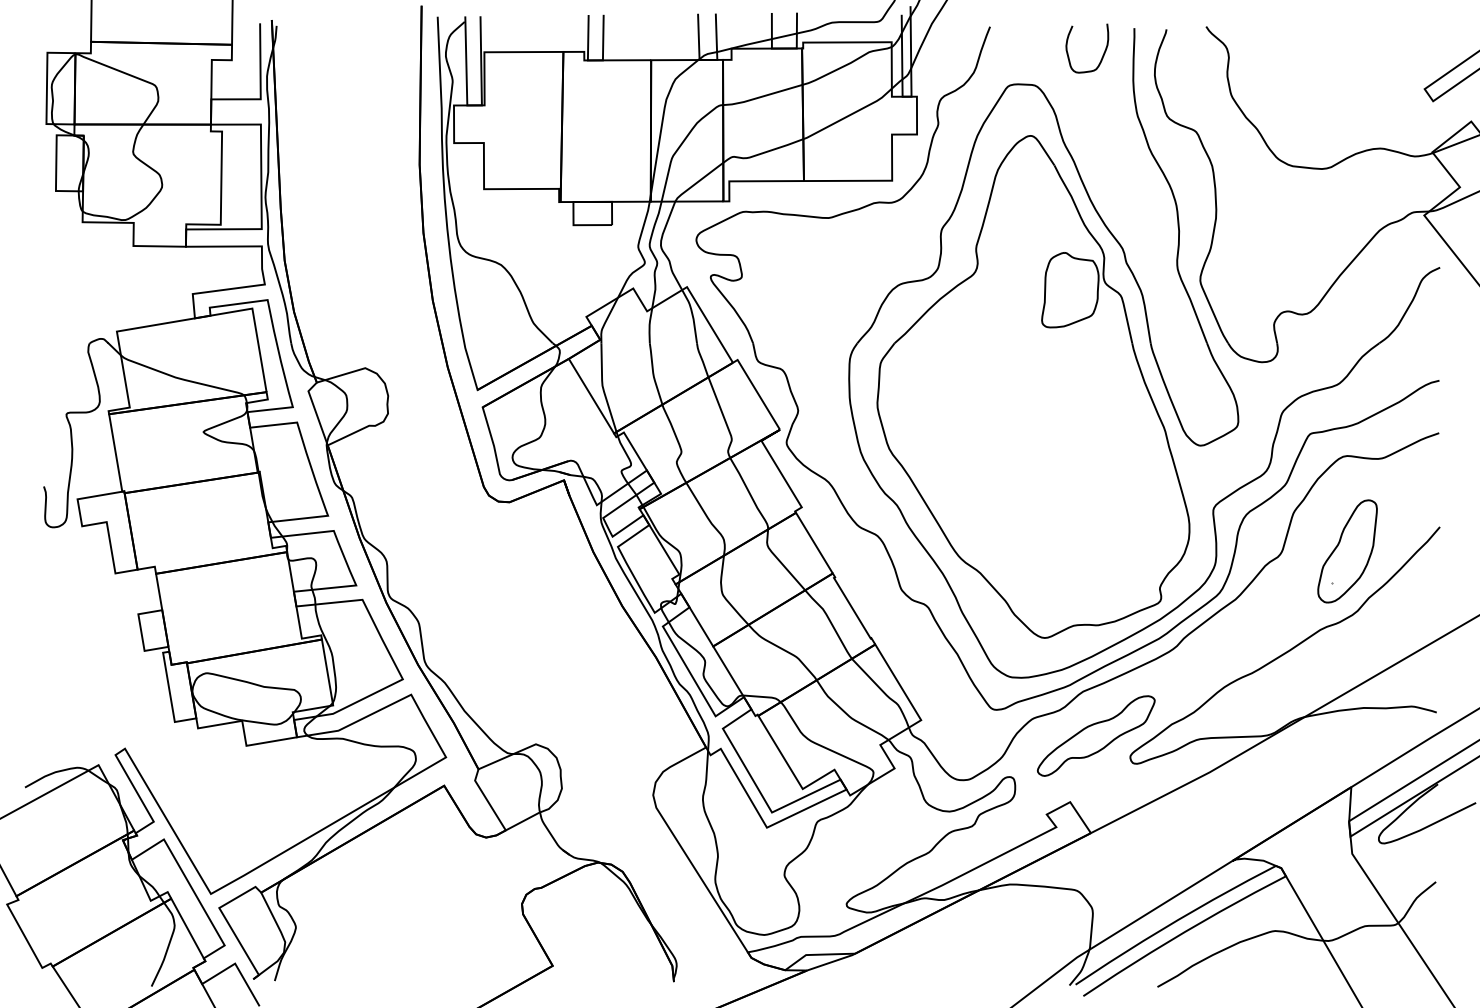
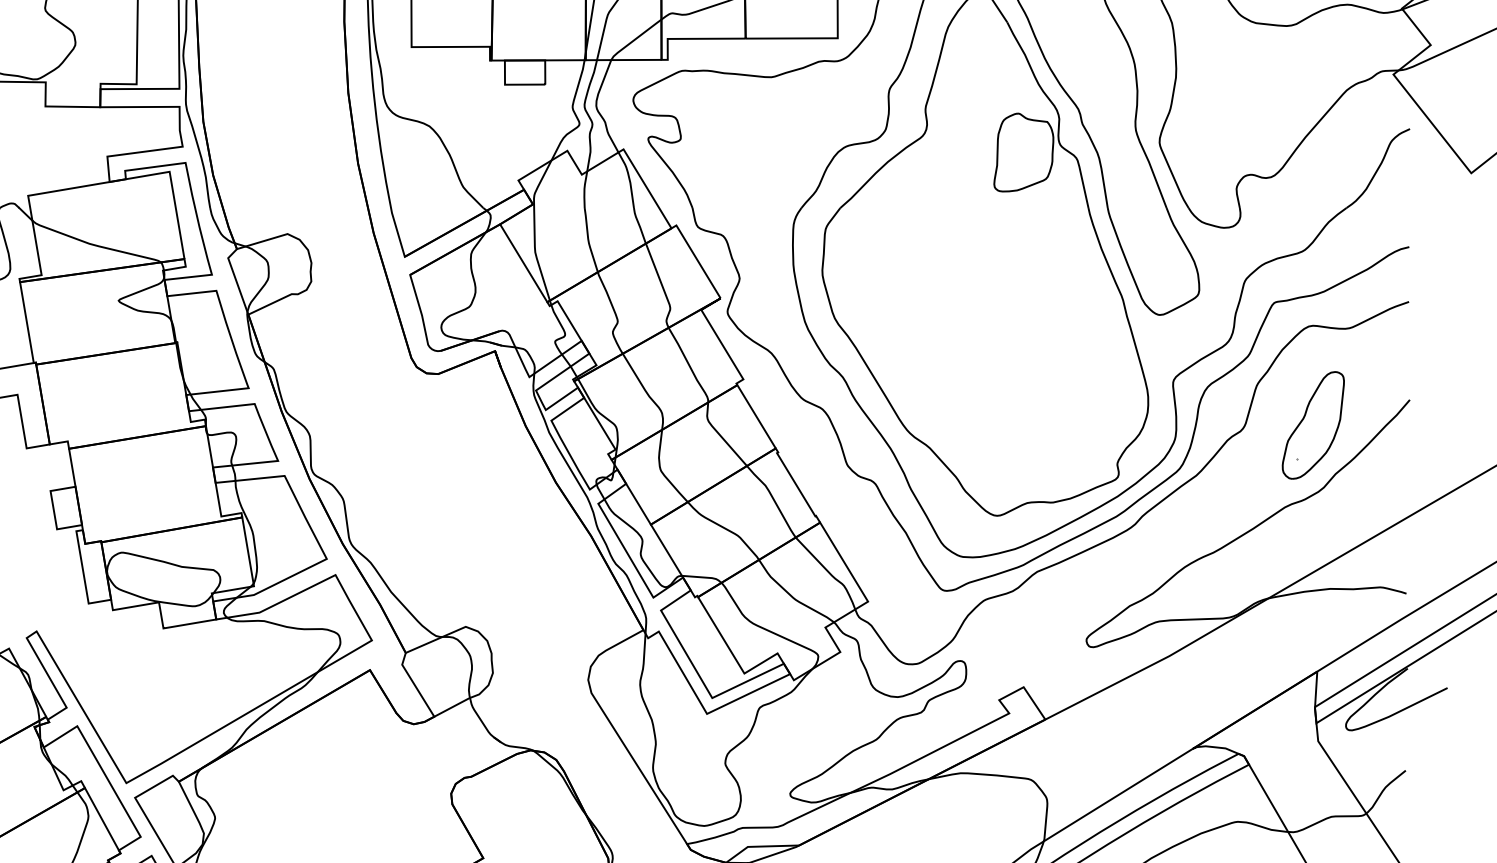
part: (1096, 735) -> (1051, 617), removed

